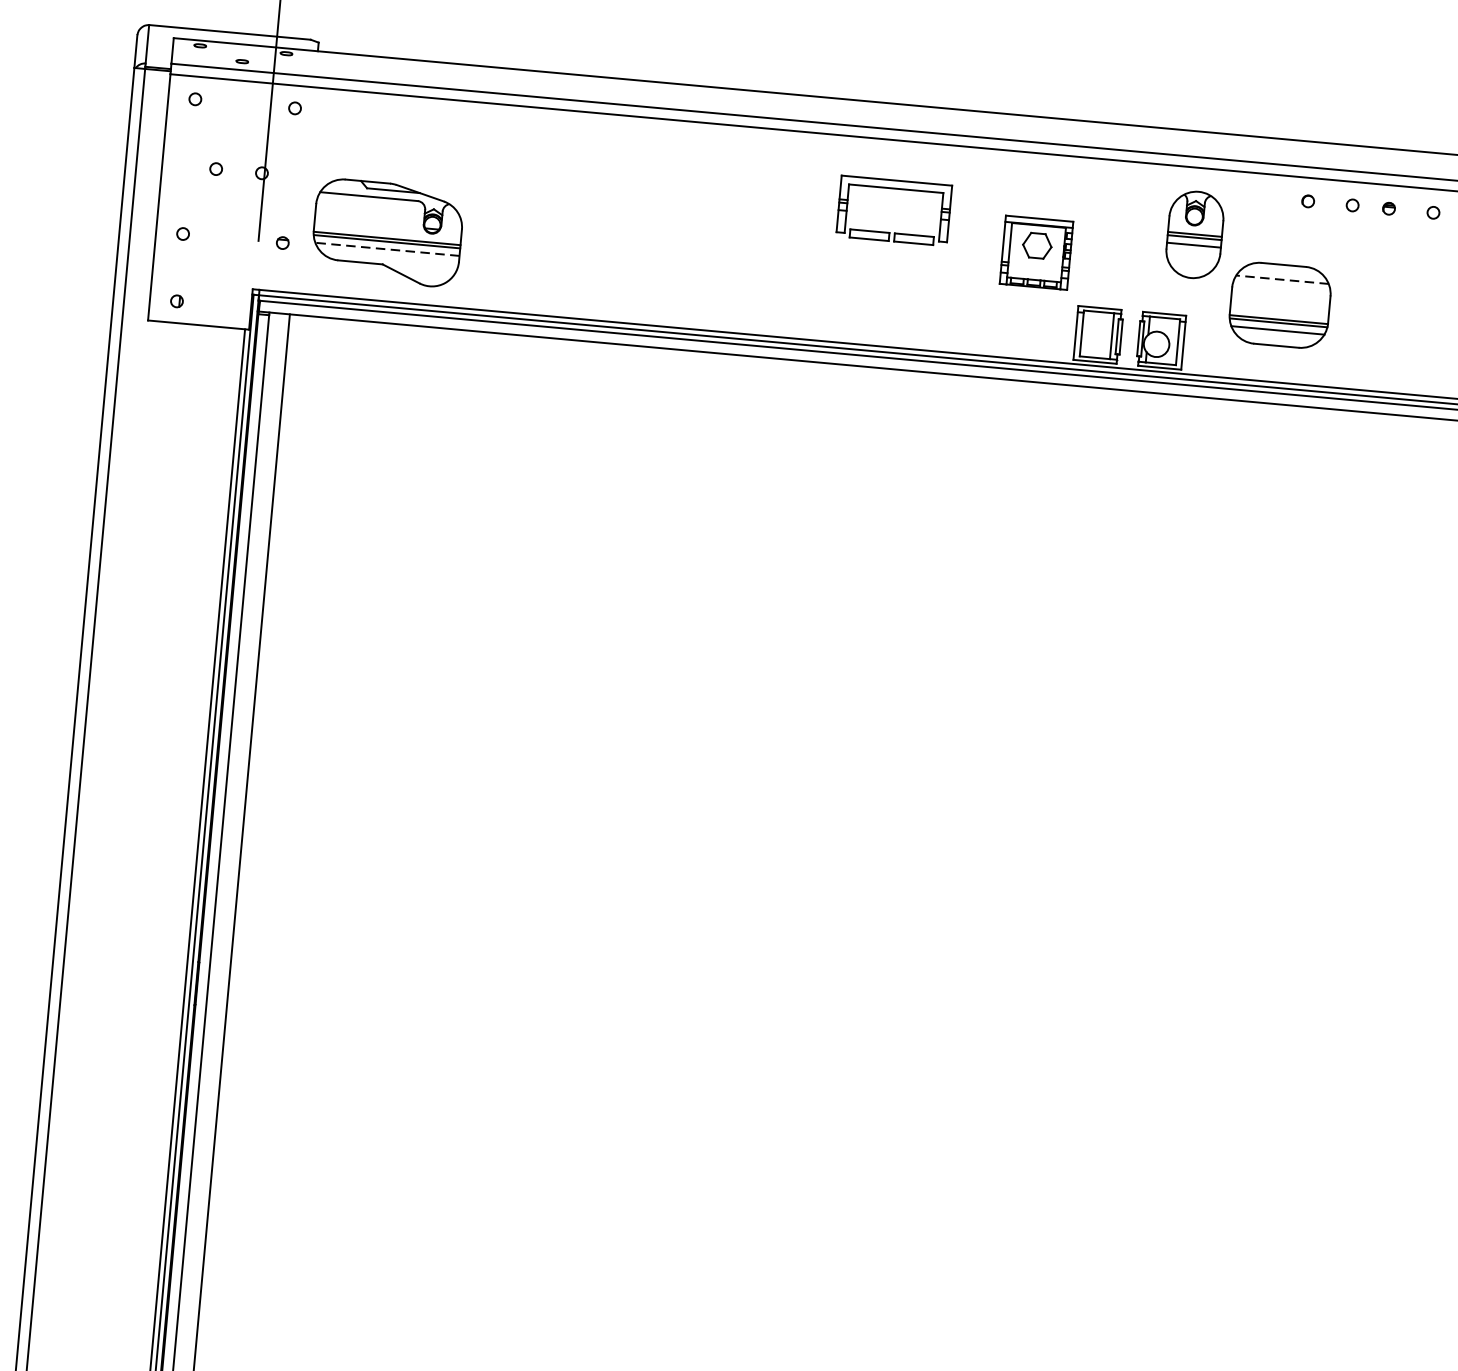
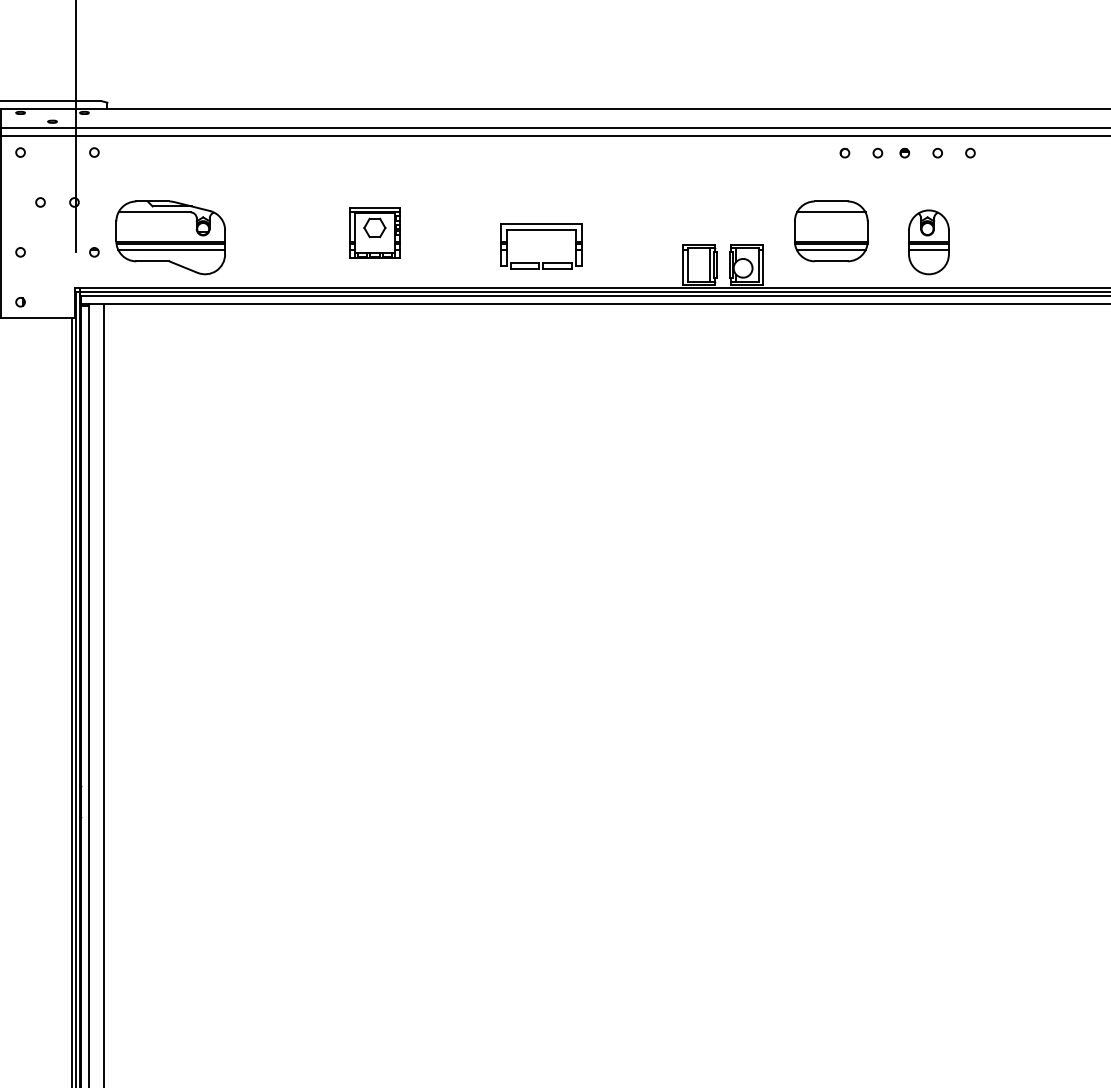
part: (896, 188) -> (541, 230), moved
part: (1194, 235) -> (928, 242), moved
line: (387, 248) -> (171, 249), dashed -> solid
part: (1036, 251) -> (374, 232), moved
line: (1281, 279) -> (830, 212), dashed -> solid

